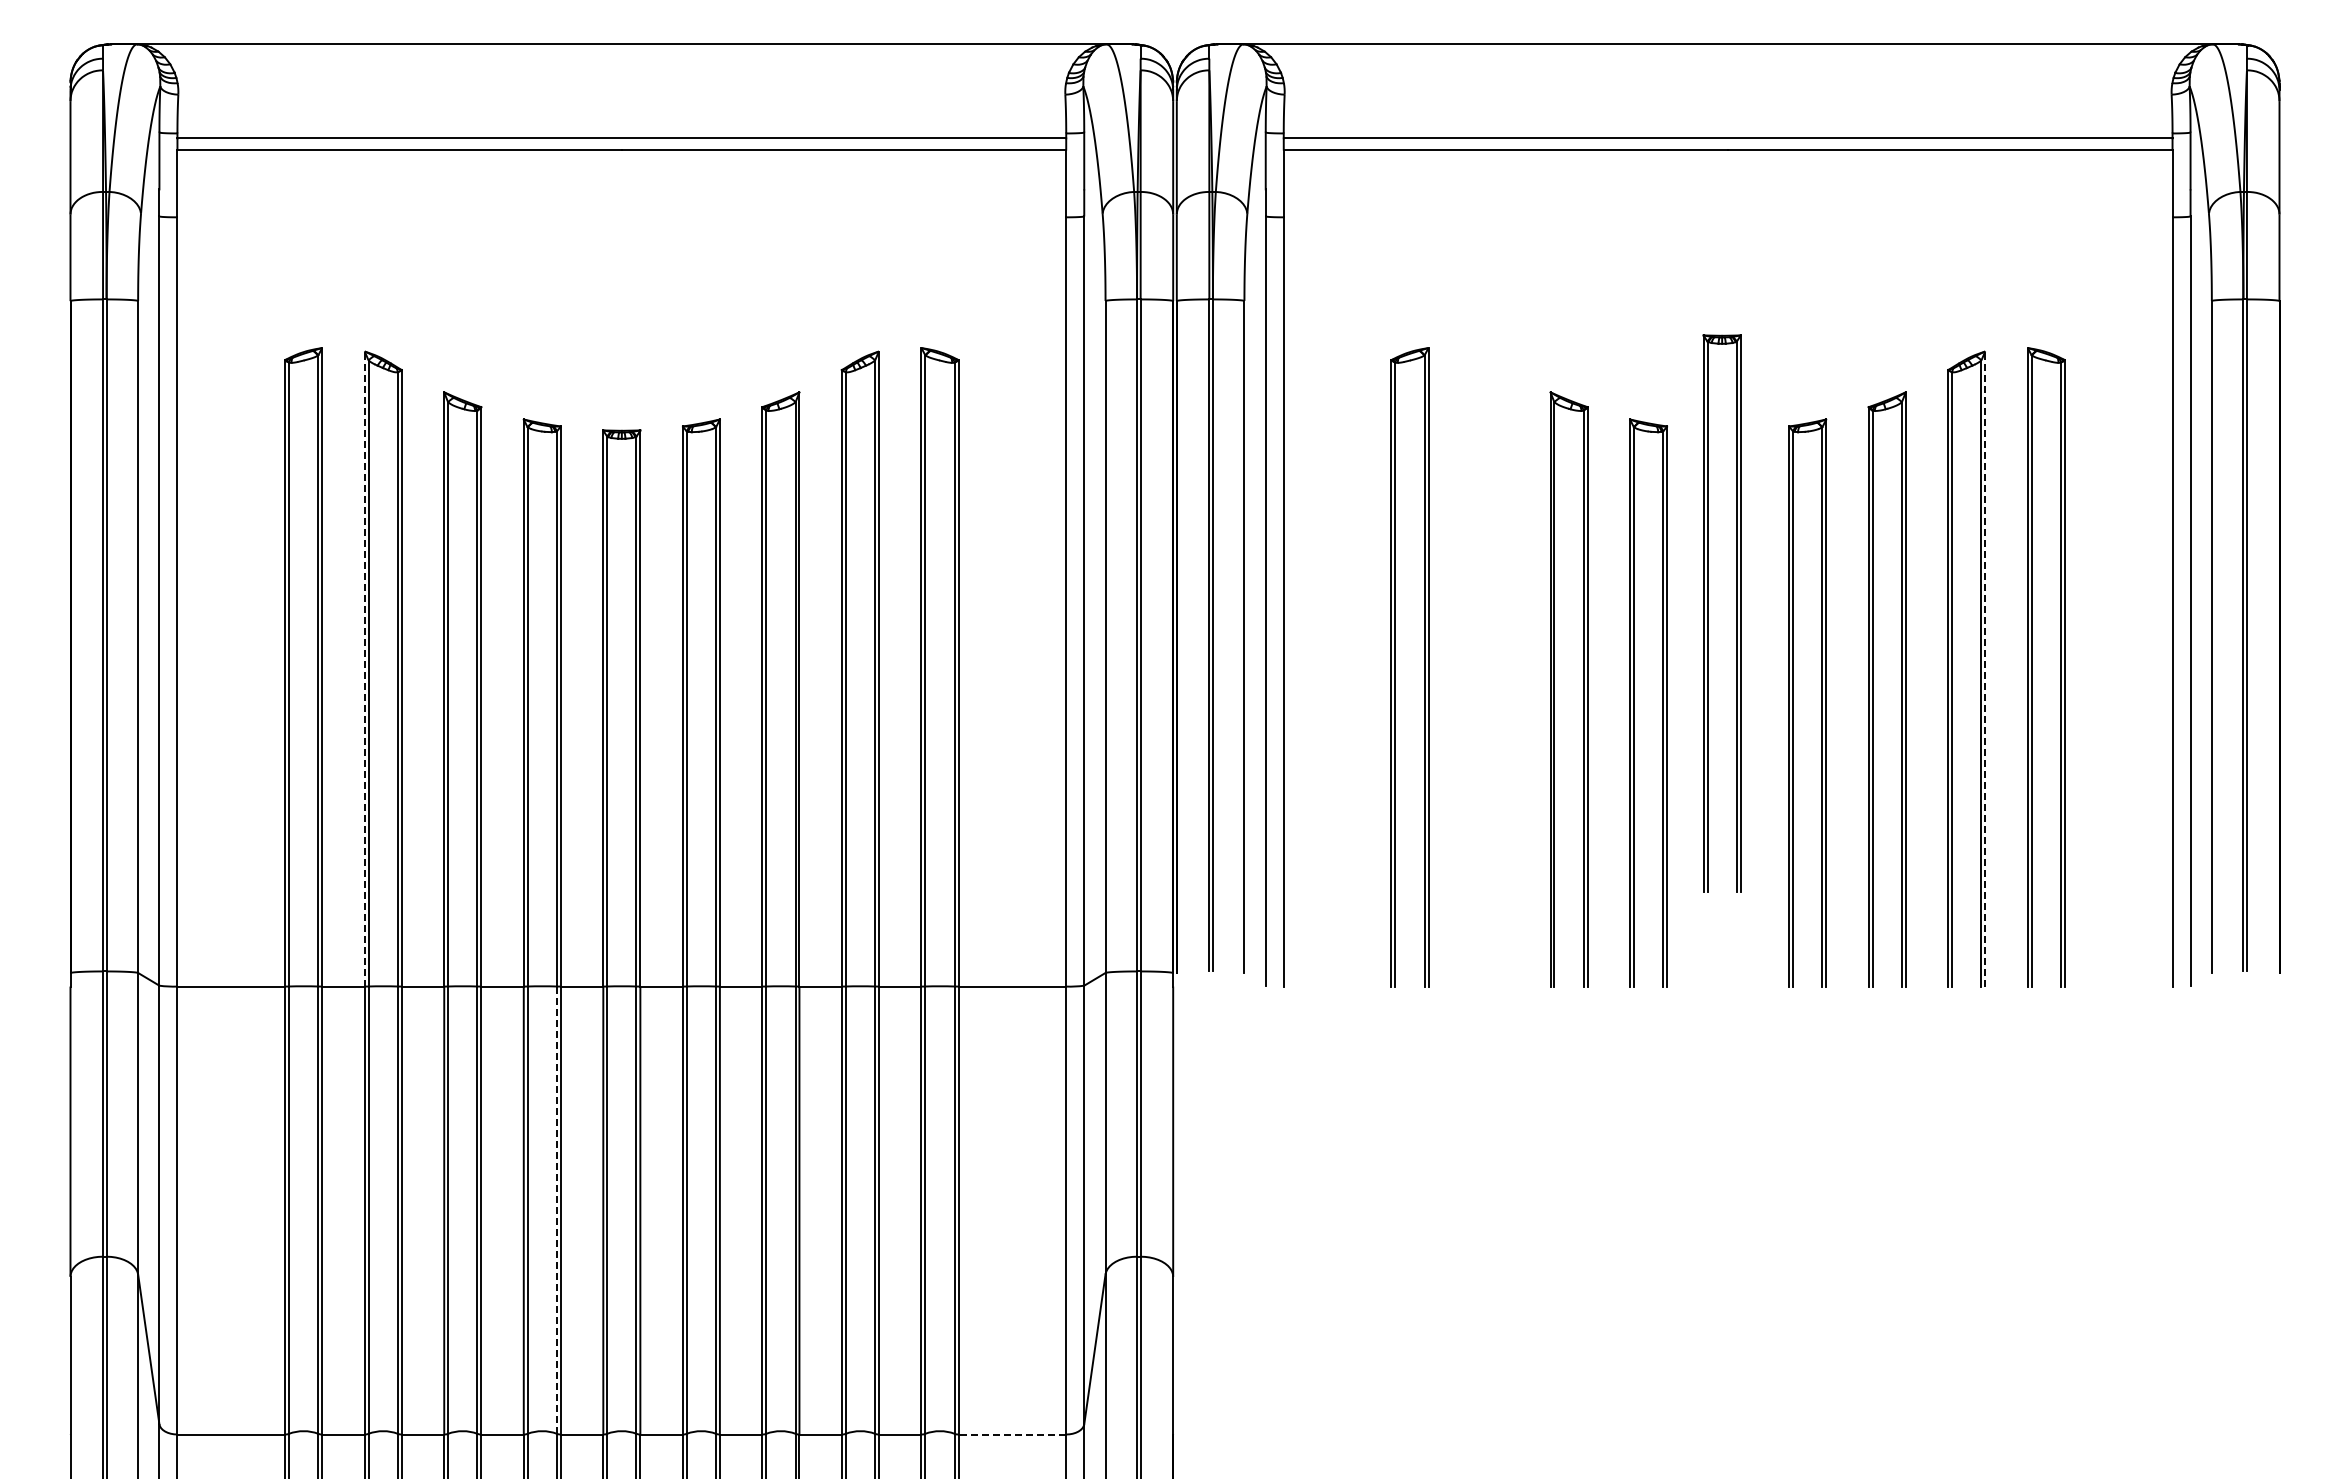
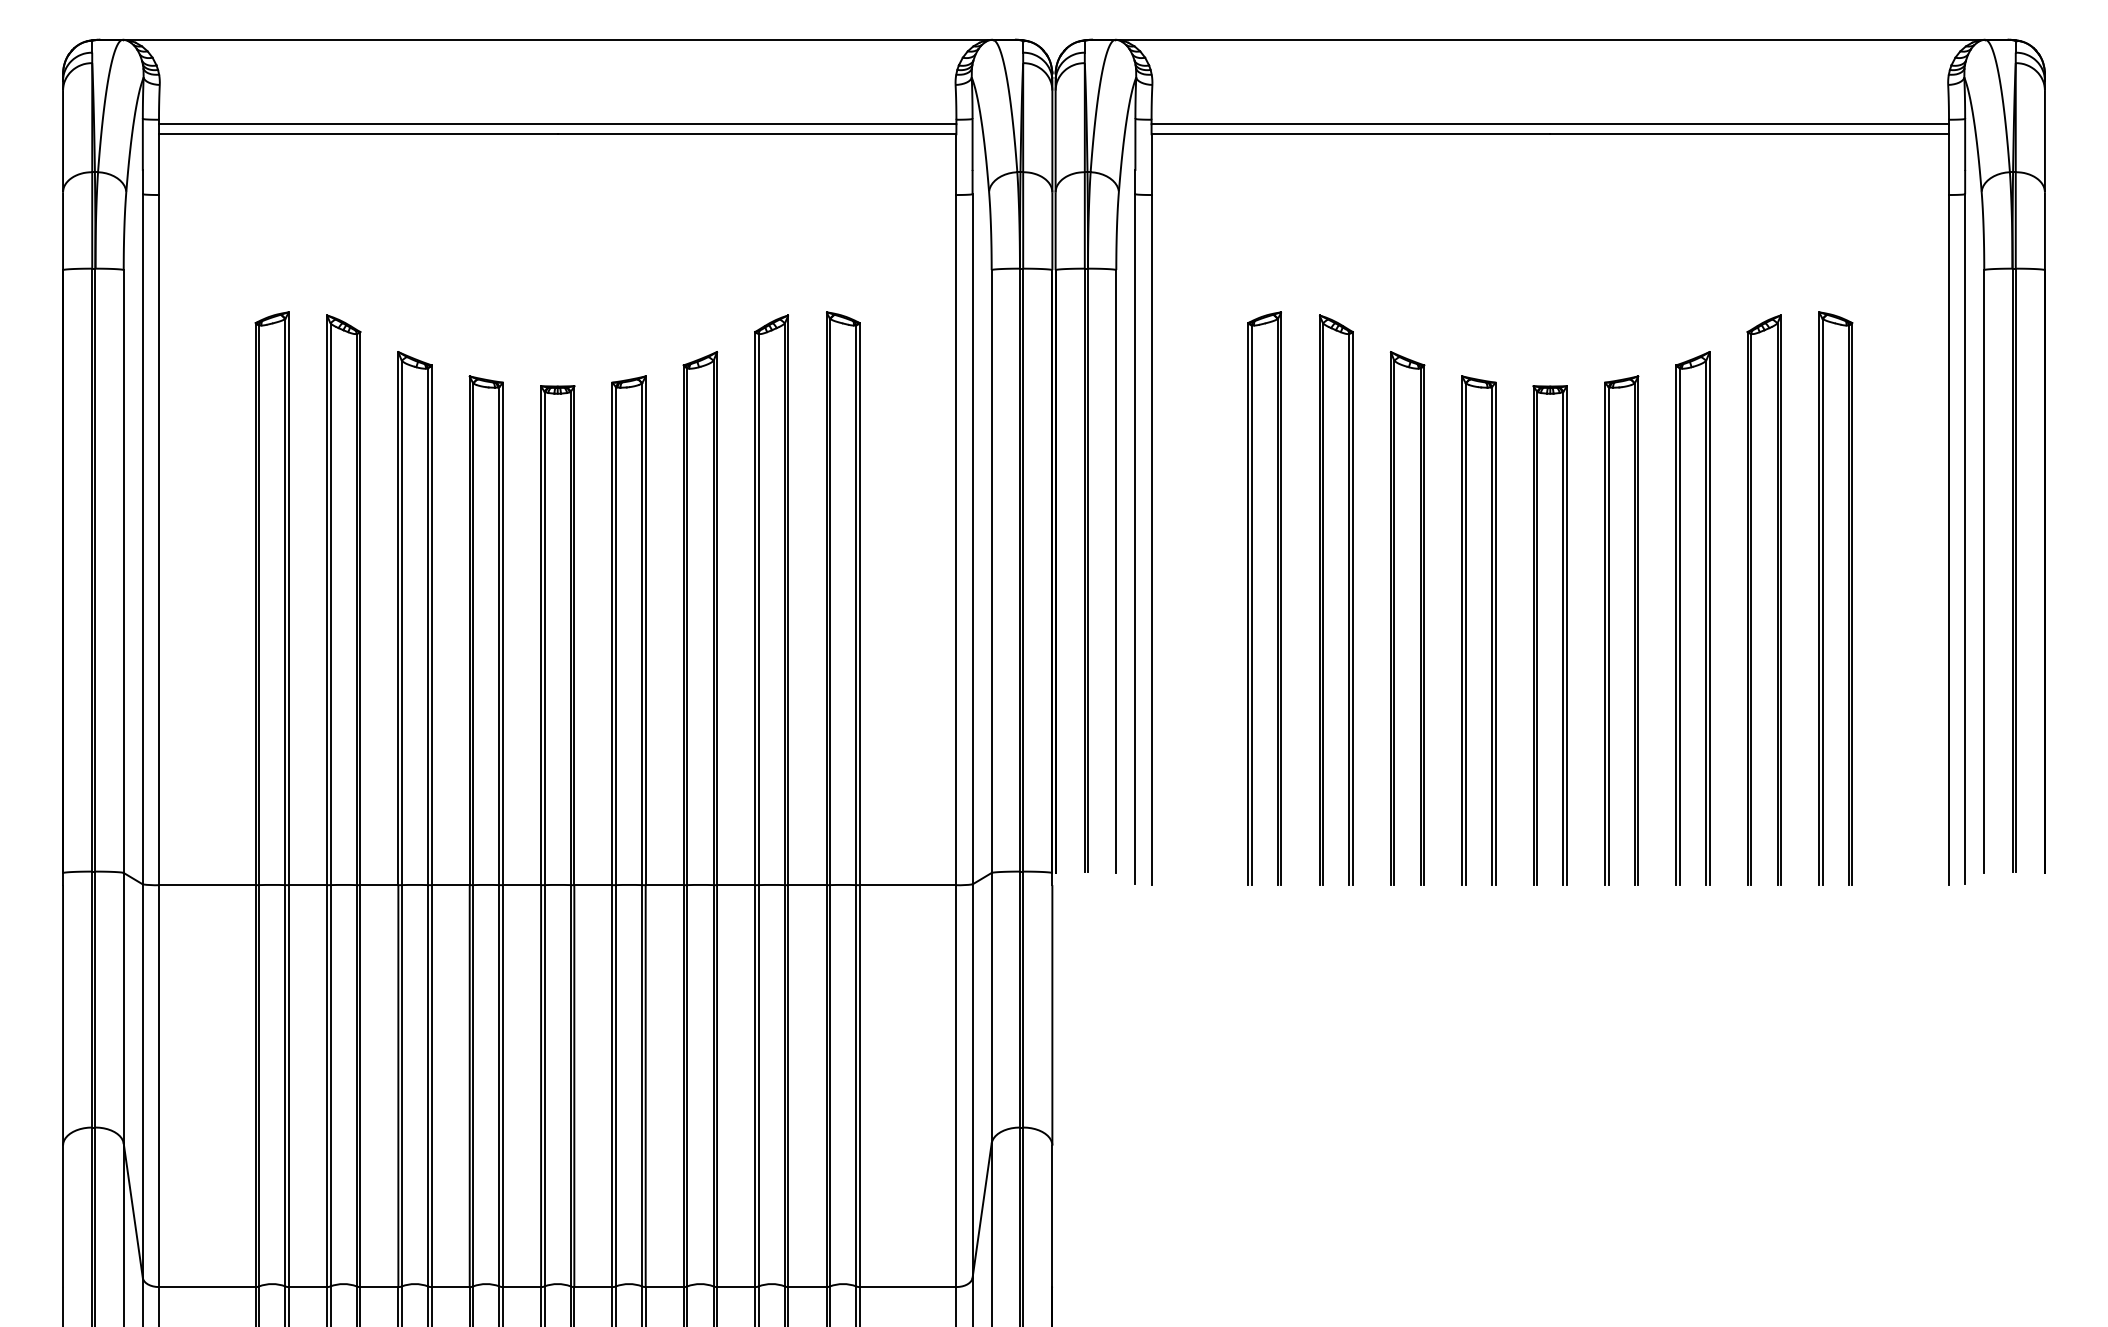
part: (1708, 613) -> (1538, 635), moved
part: (1475, 668) -> (1323, 599), added
line: (364, 669) -> (326, 600), dashed -> solid
line: (1985, 669) -> (1781, 600), dashed -> solid
line: (556, 1210) -> (499, 1086), dashed -> solid
line: (1012, 1434) -> (908, 1287), dashed -> solid

